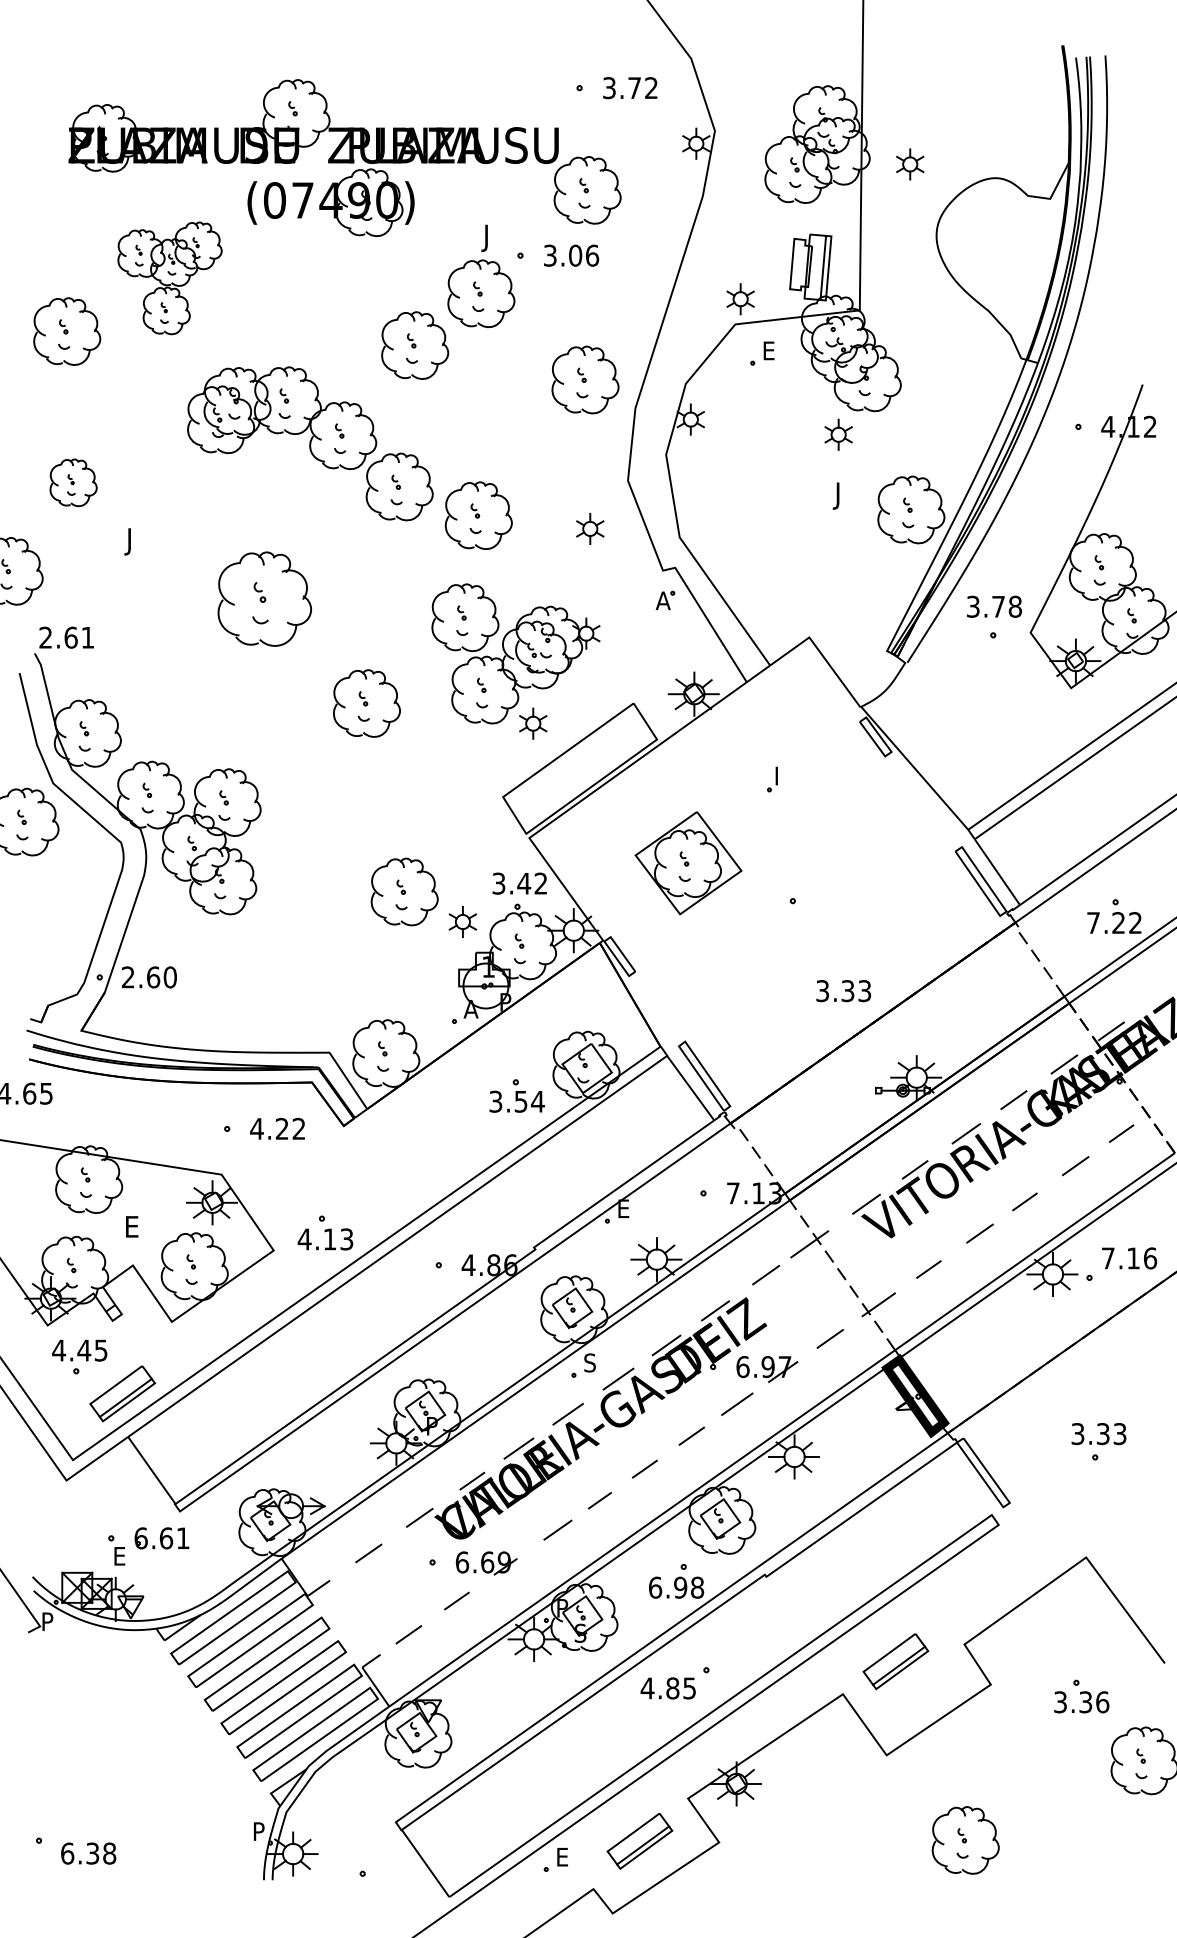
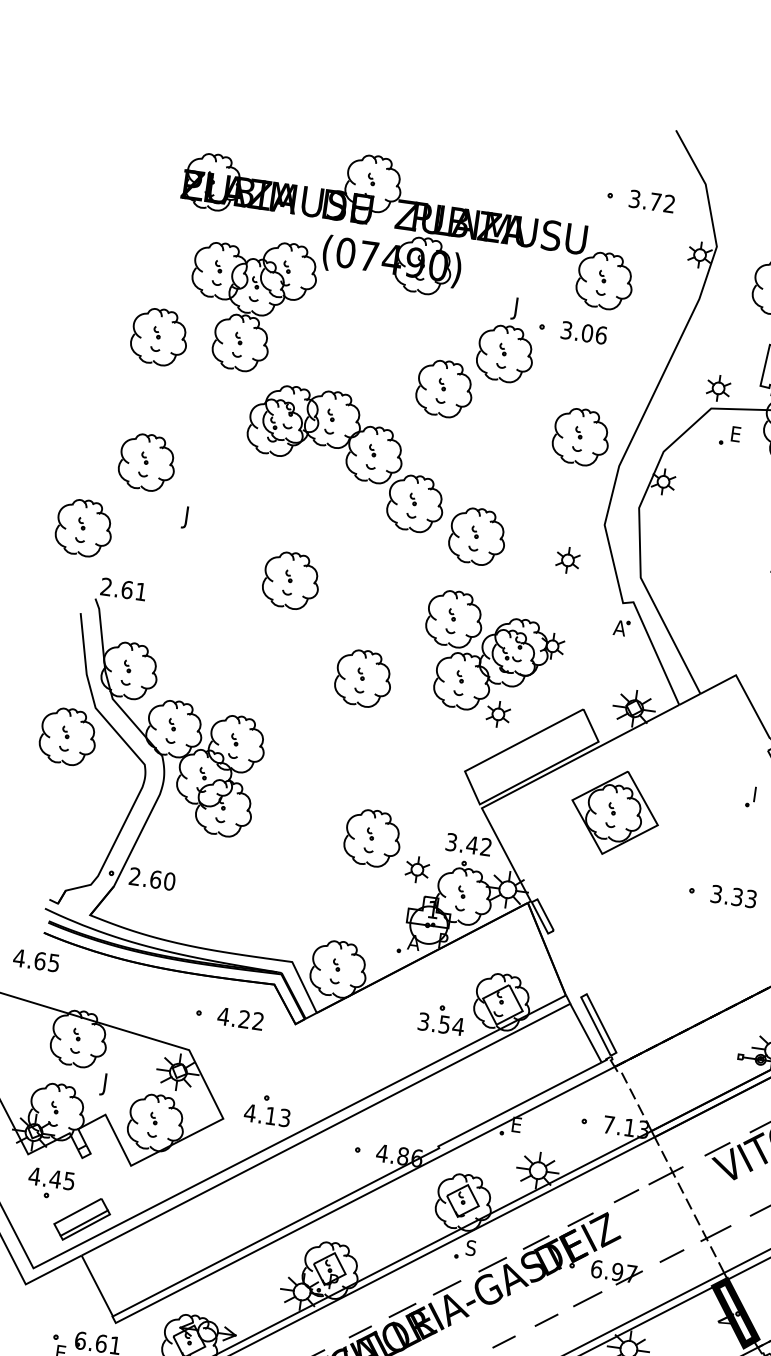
part: (169, 278) -> (250, 305), size x1.43
part: (73, 482) -> (147, 462), size x1.43
part: (264, 599) -> (291, 580), size x0.71
part: (772, 779) -> (751, 796), moved
part: (688, 863) -> (615, 813), moved
text: (843, 991) -> (733, 896), moved
text: (130, 1229) -> (107, 1084), E -> J

